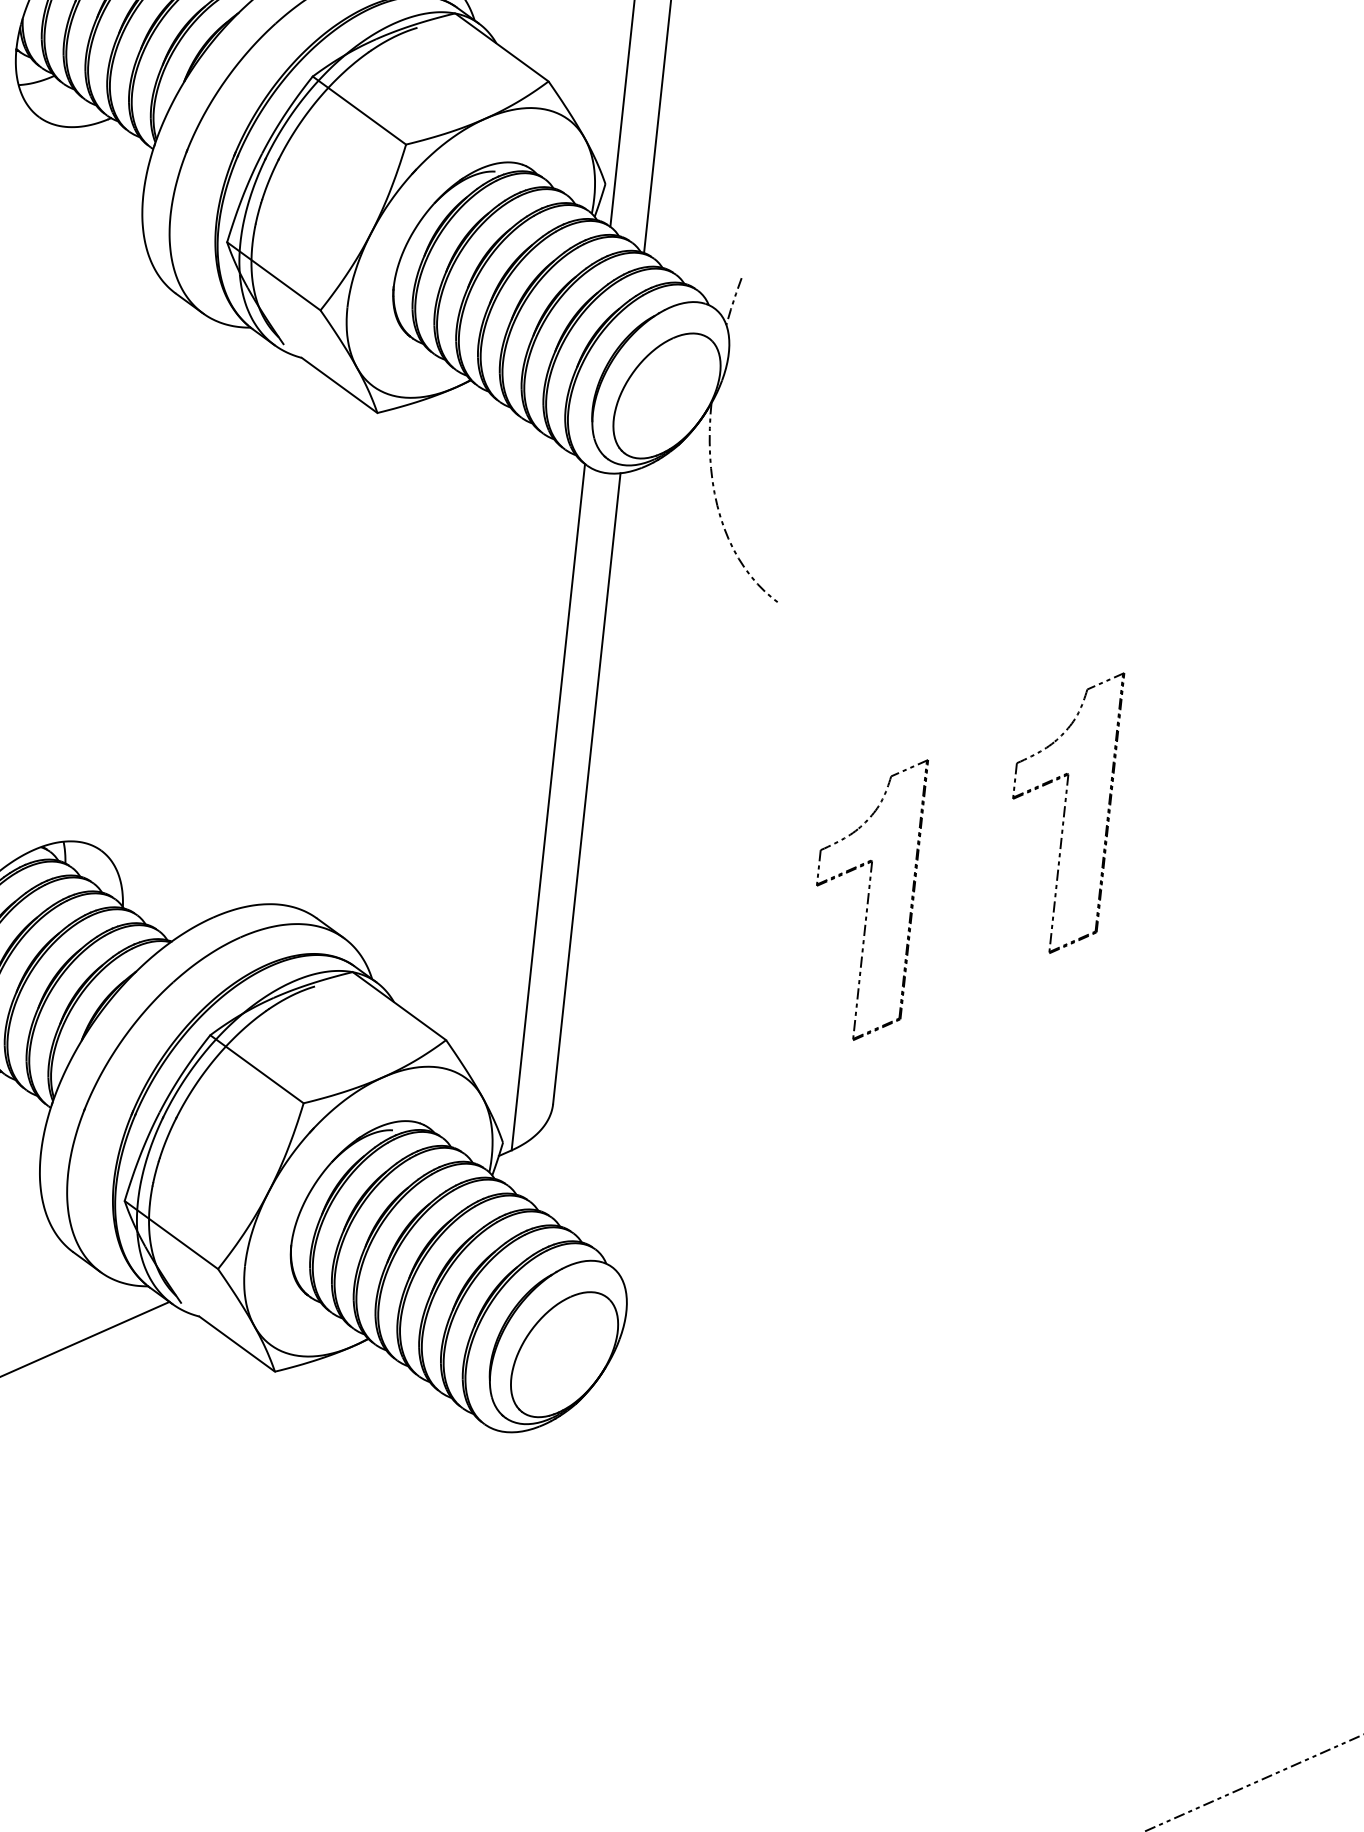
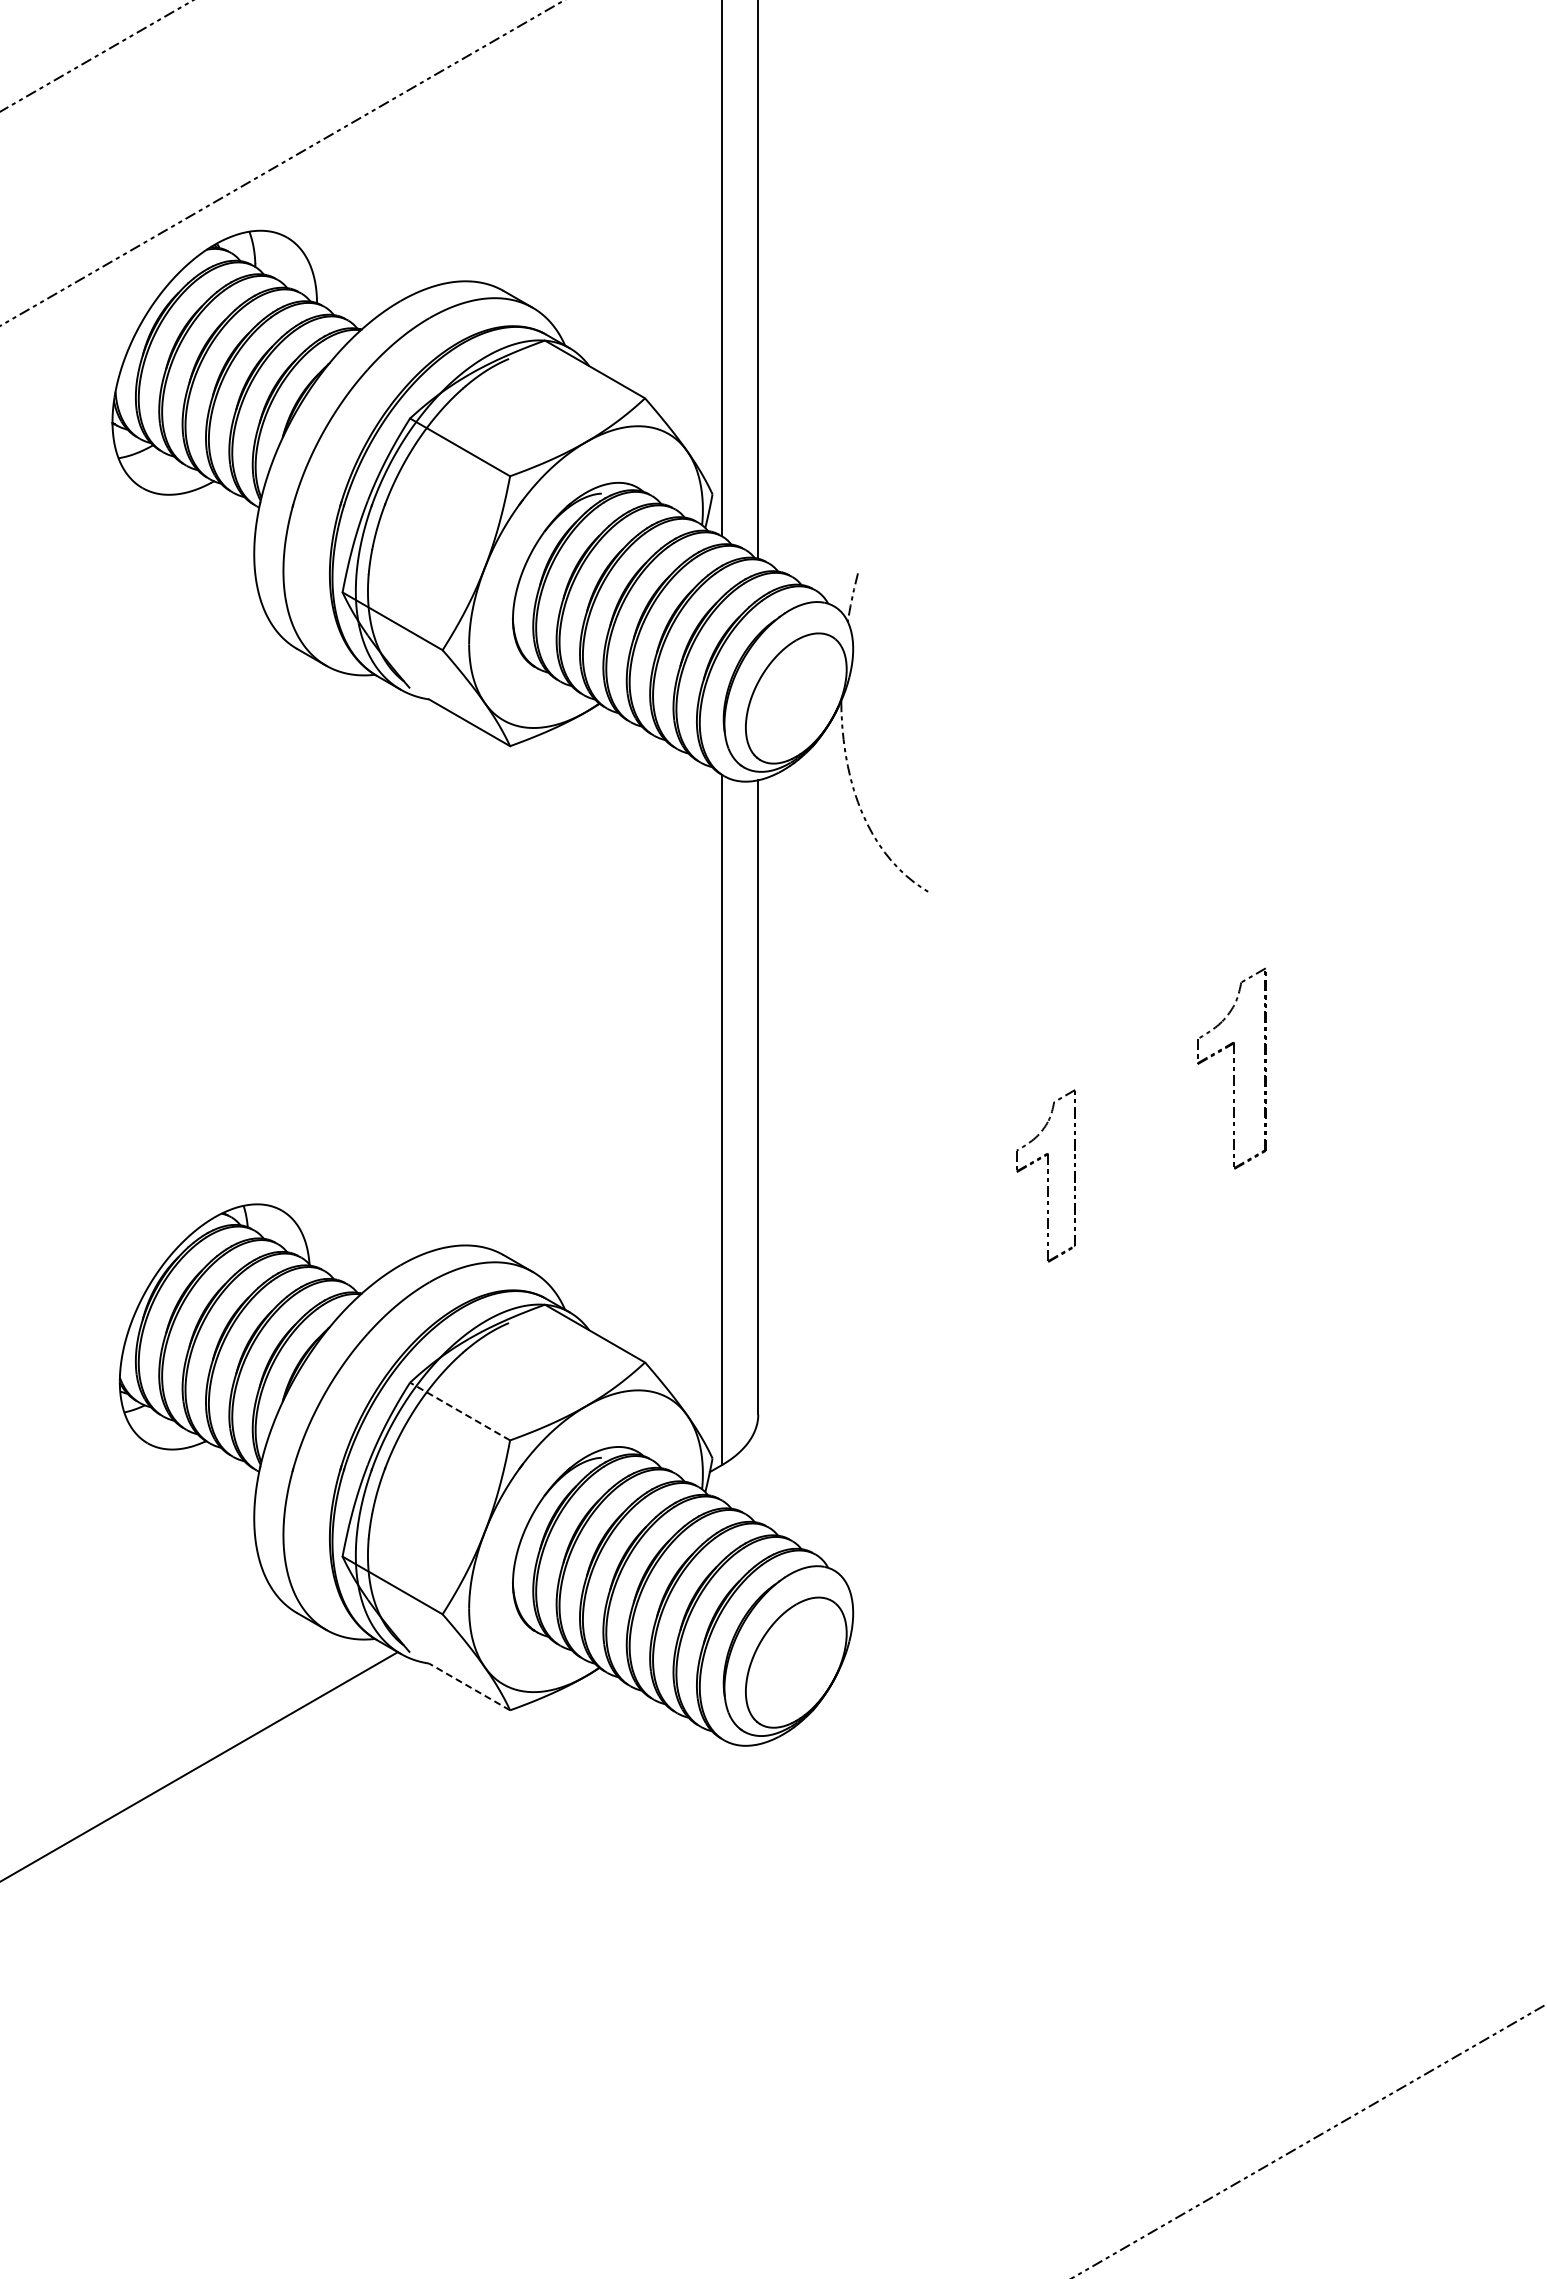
part: (1060, 810) -> (1231, 1068), size x0.7
part: (864, 896) -> (1045, 1175), size x0.6
line: (257, 1069) -> (460, 1411), solid -> dashed
line: (237, 1343) -> (469, 1686), solid -> dashed

